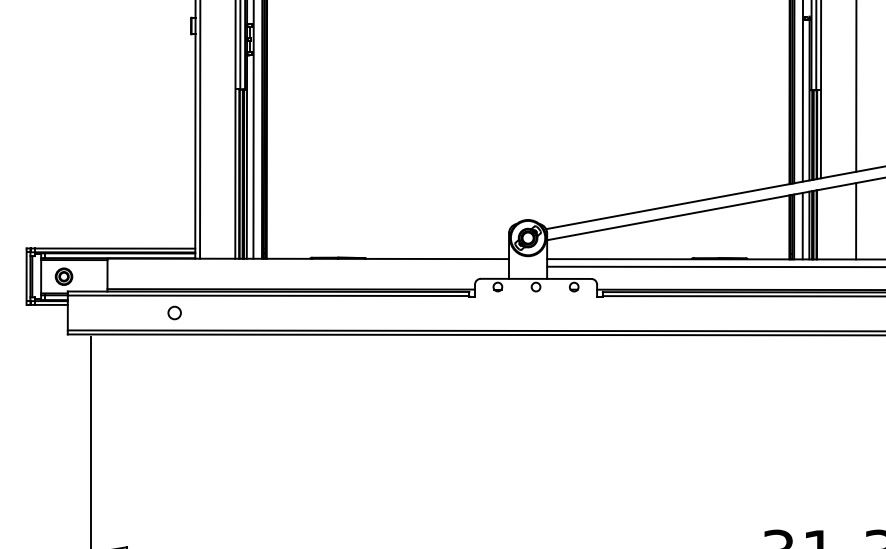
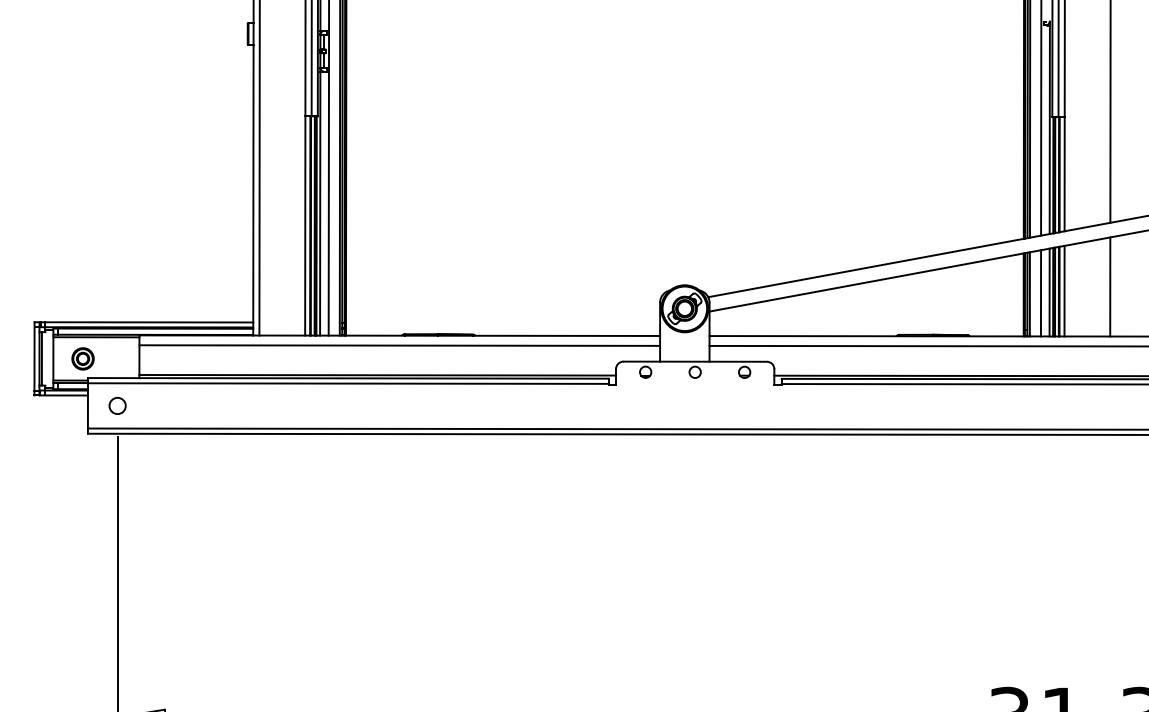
line: (820, 224) -> (1064, 291), added
line: (307, 266) -> (398, 345), added
circle: (174, 312) -> (117, 405), moved

